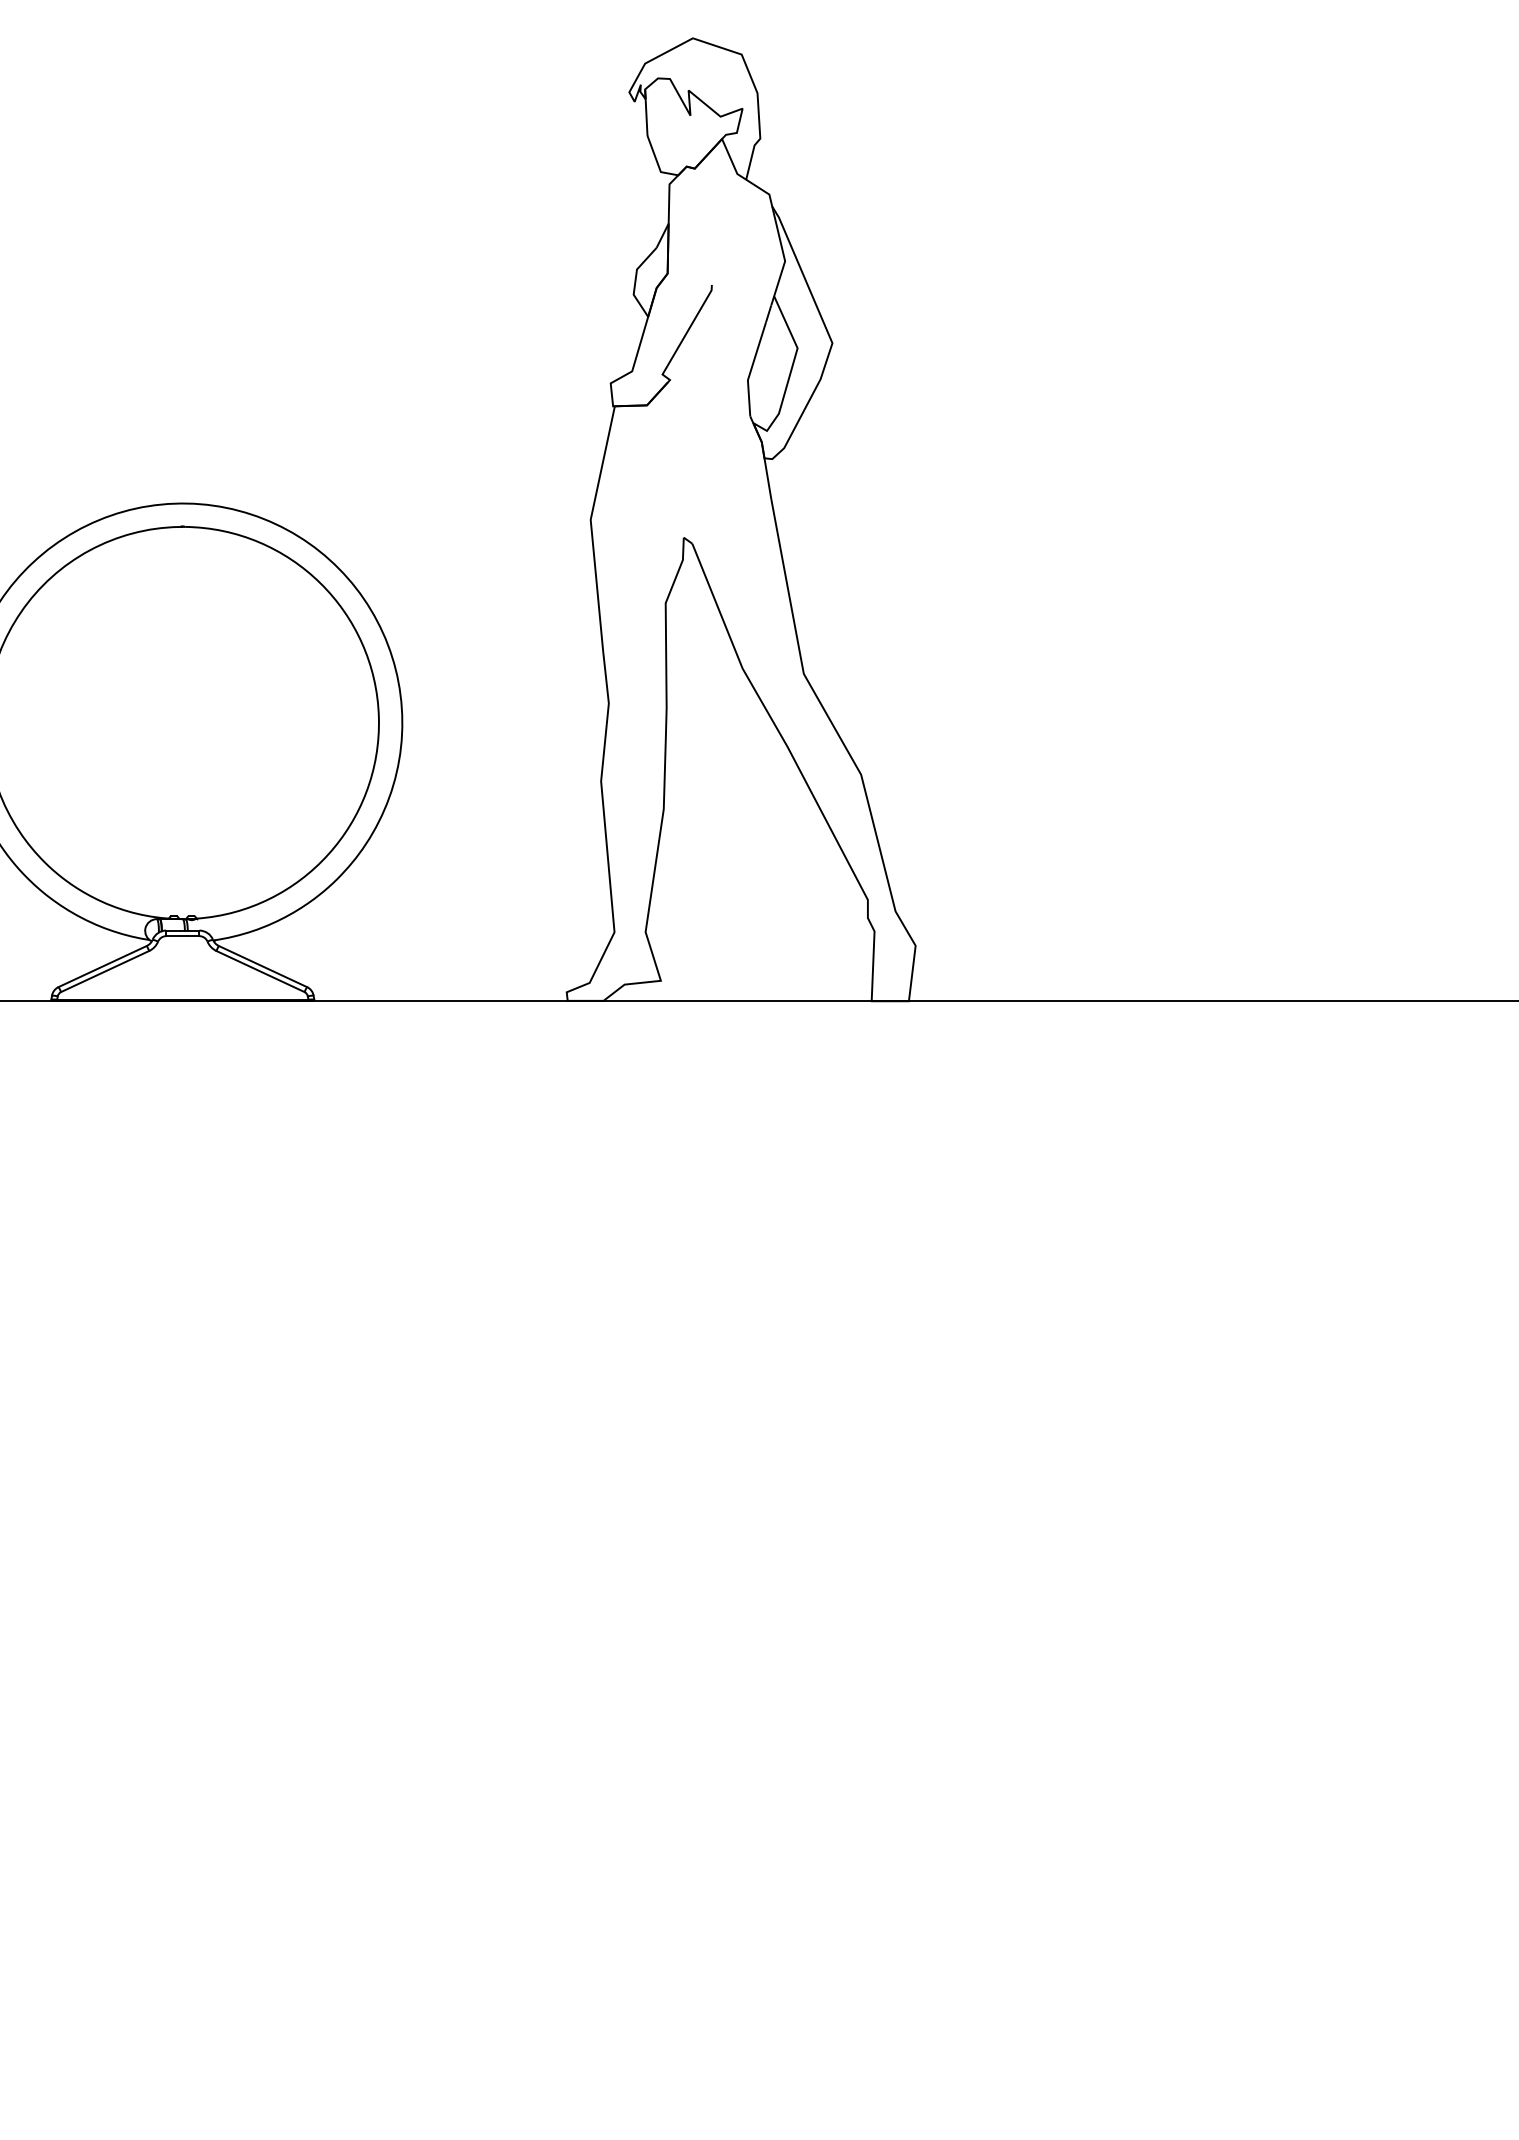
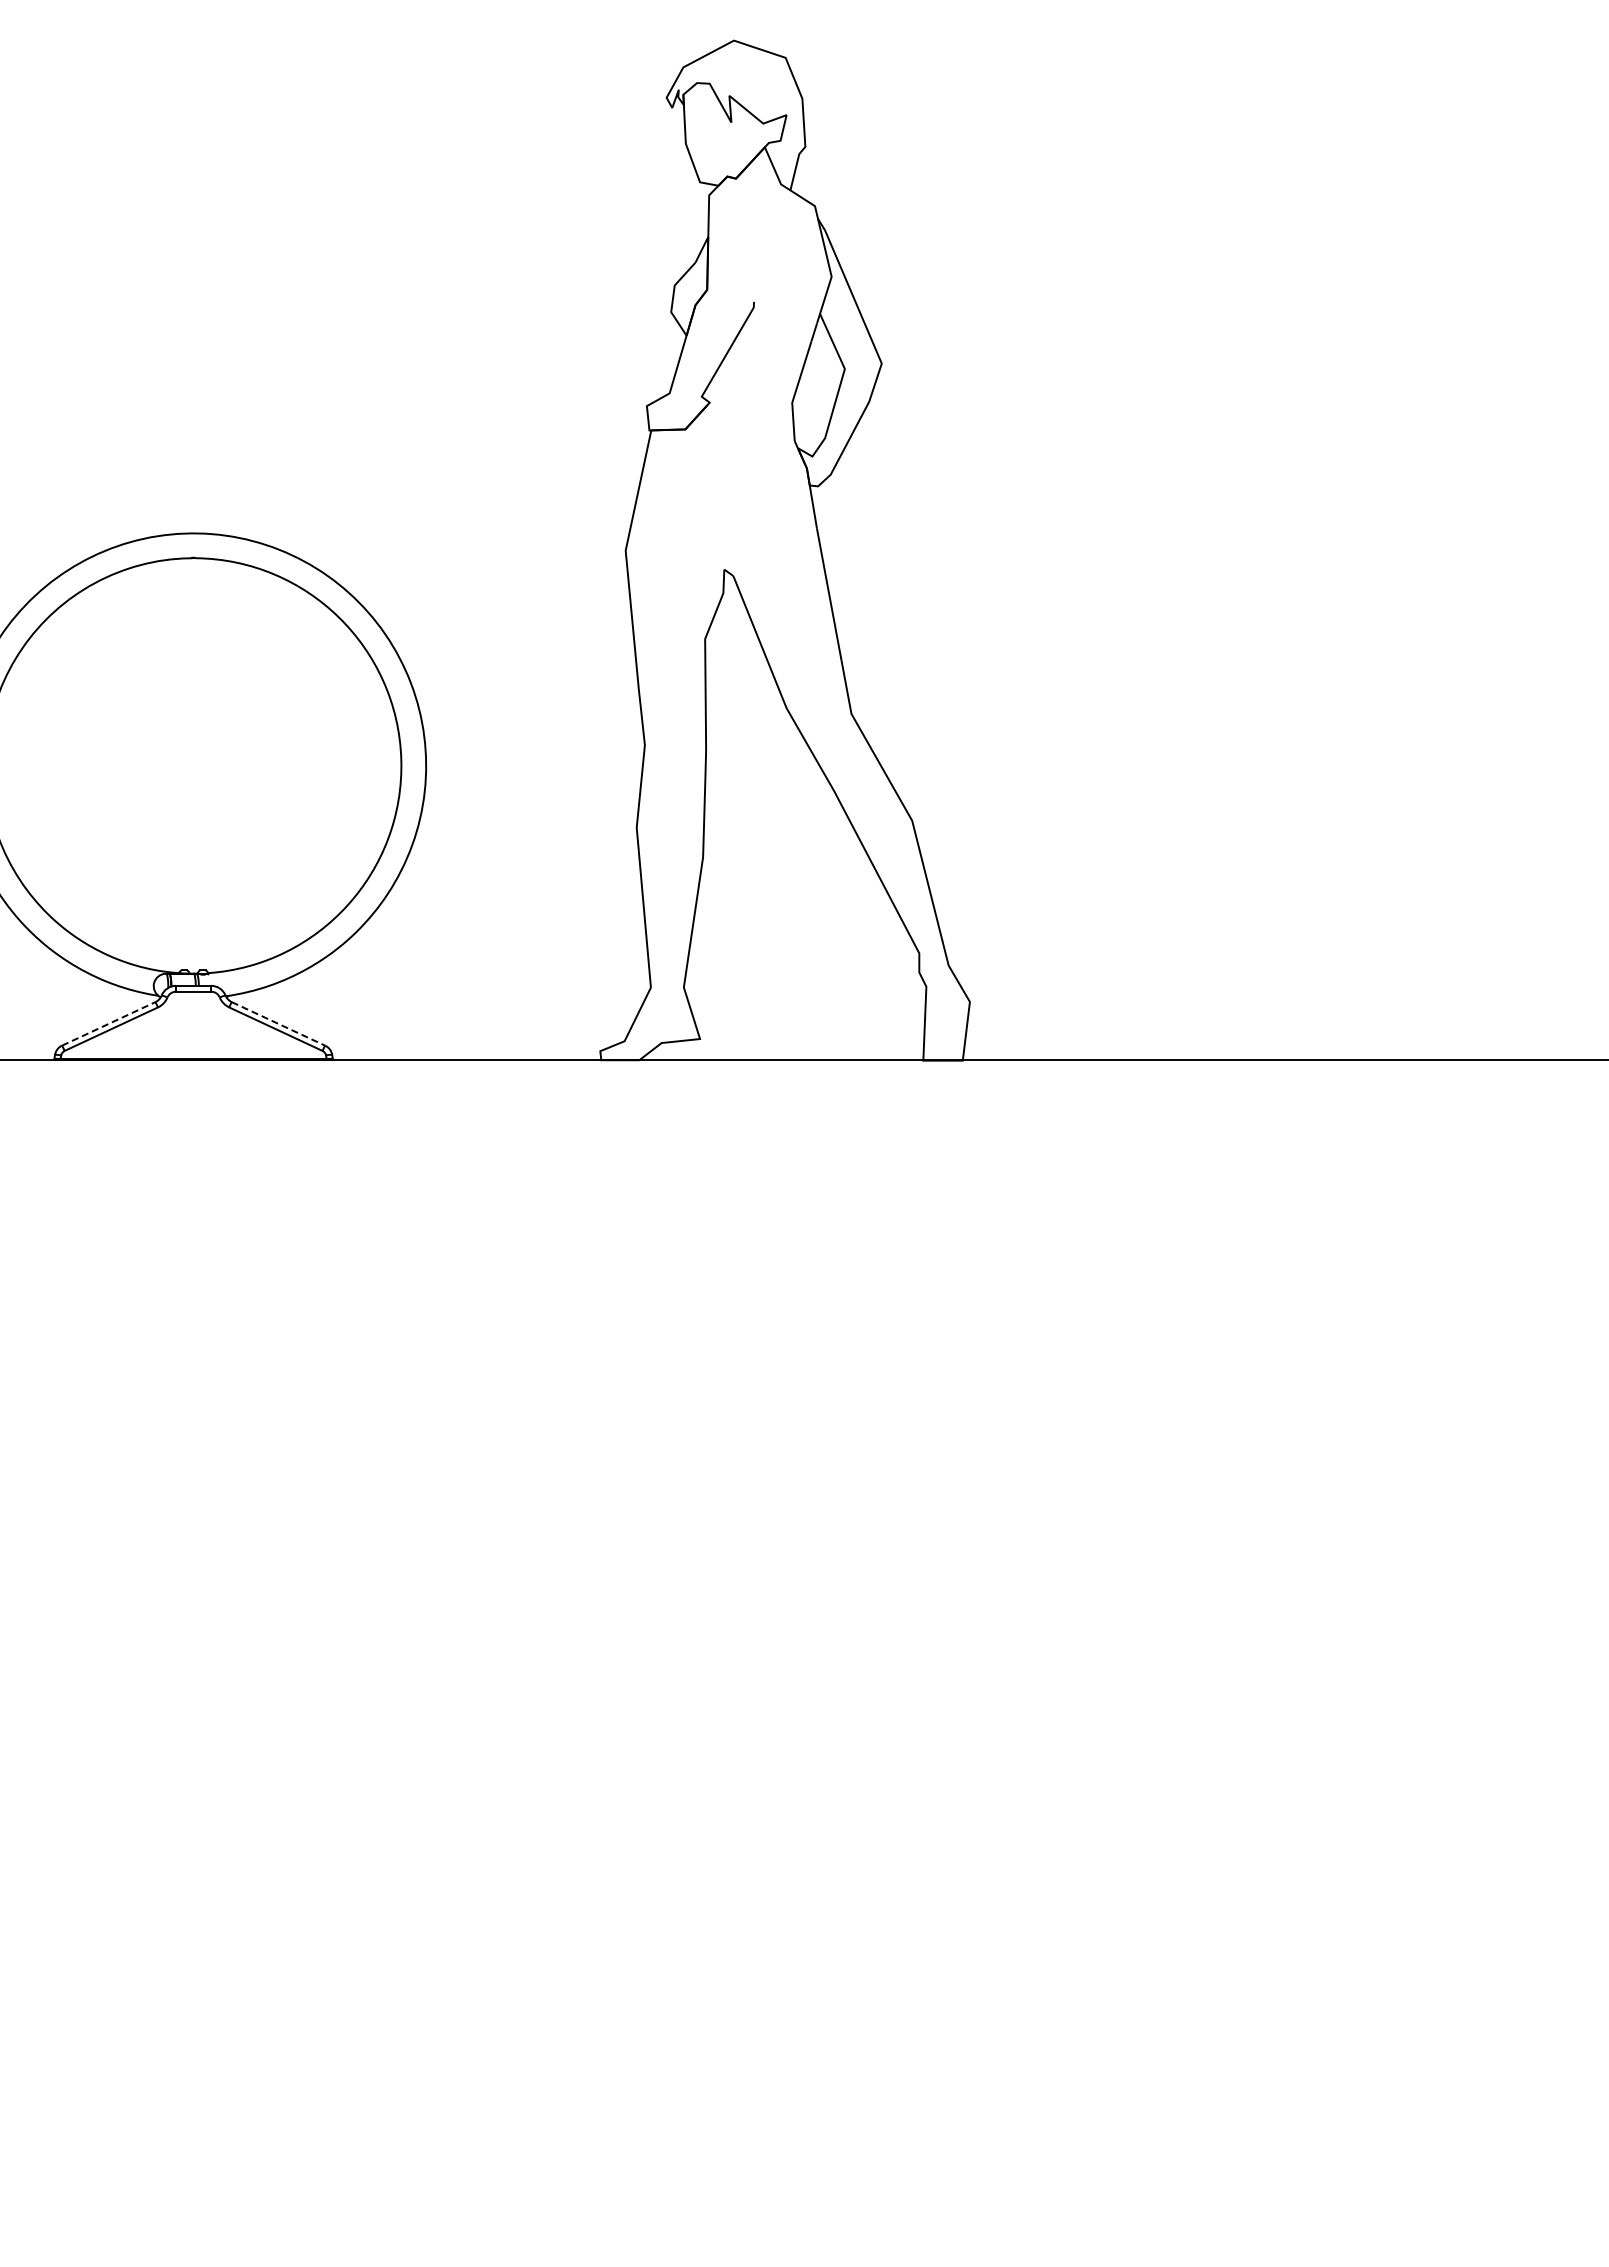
line: (102, 966) -> (108, 1023), solid -> dashed
line: (262, 966) -> (278, 1023), solid -> dashed

